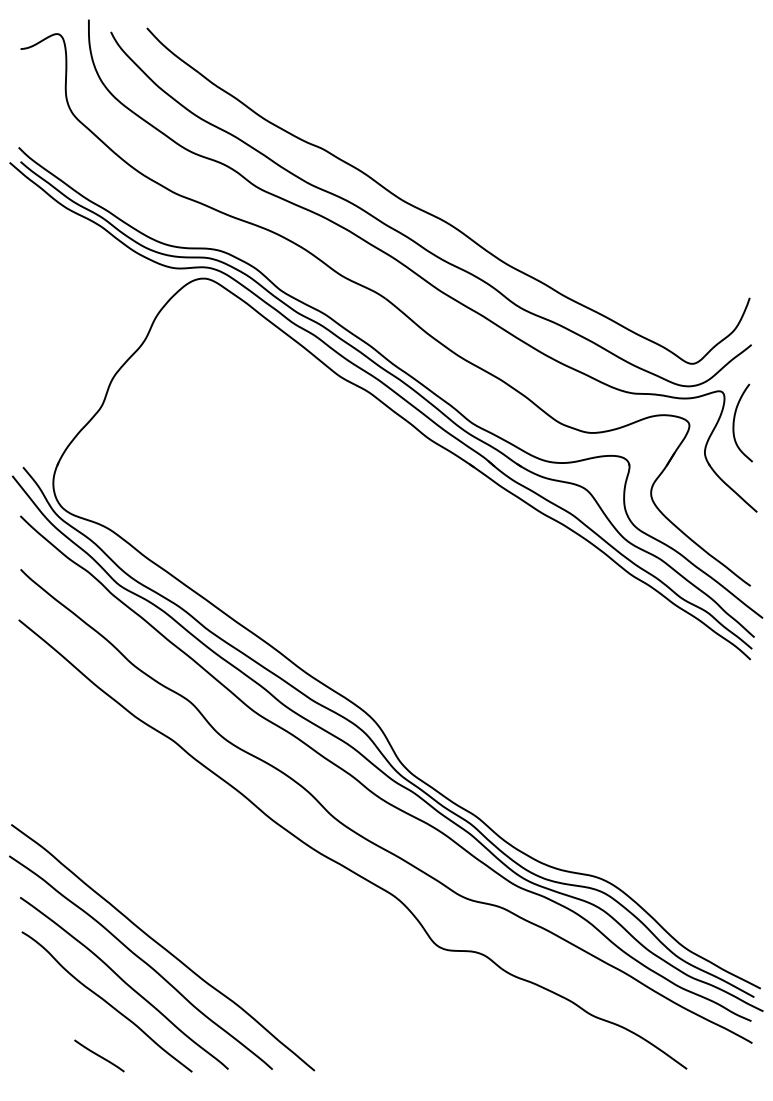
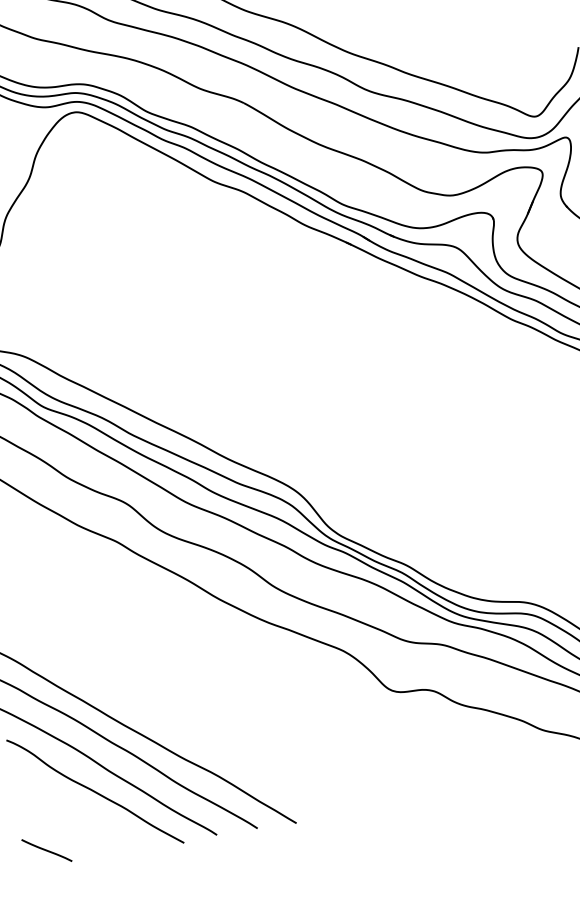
line: (99, 1055) -> (46, 850), moved

